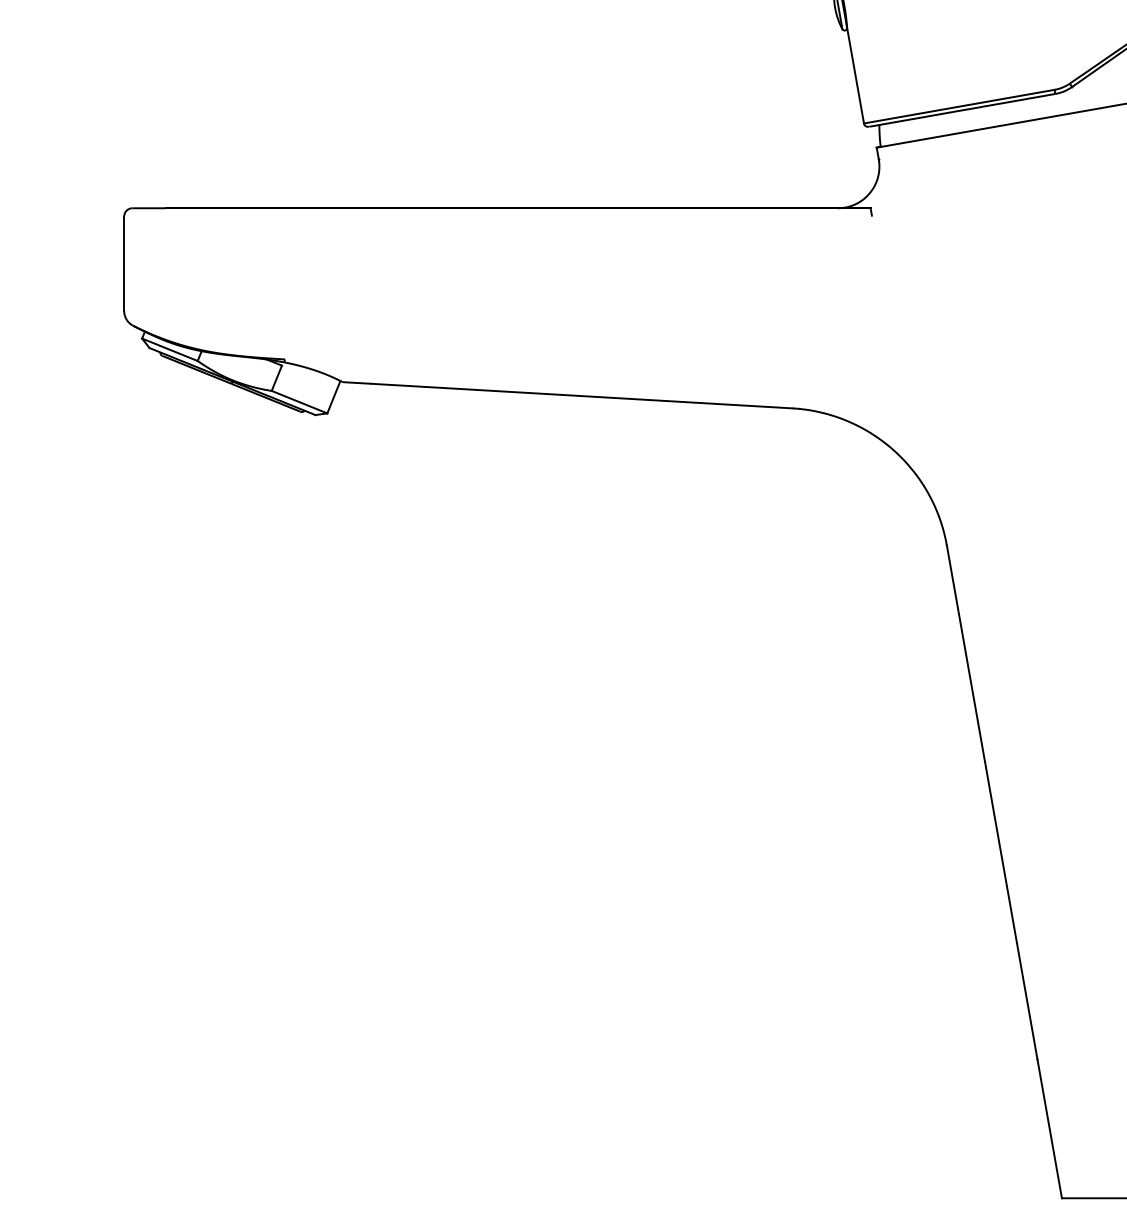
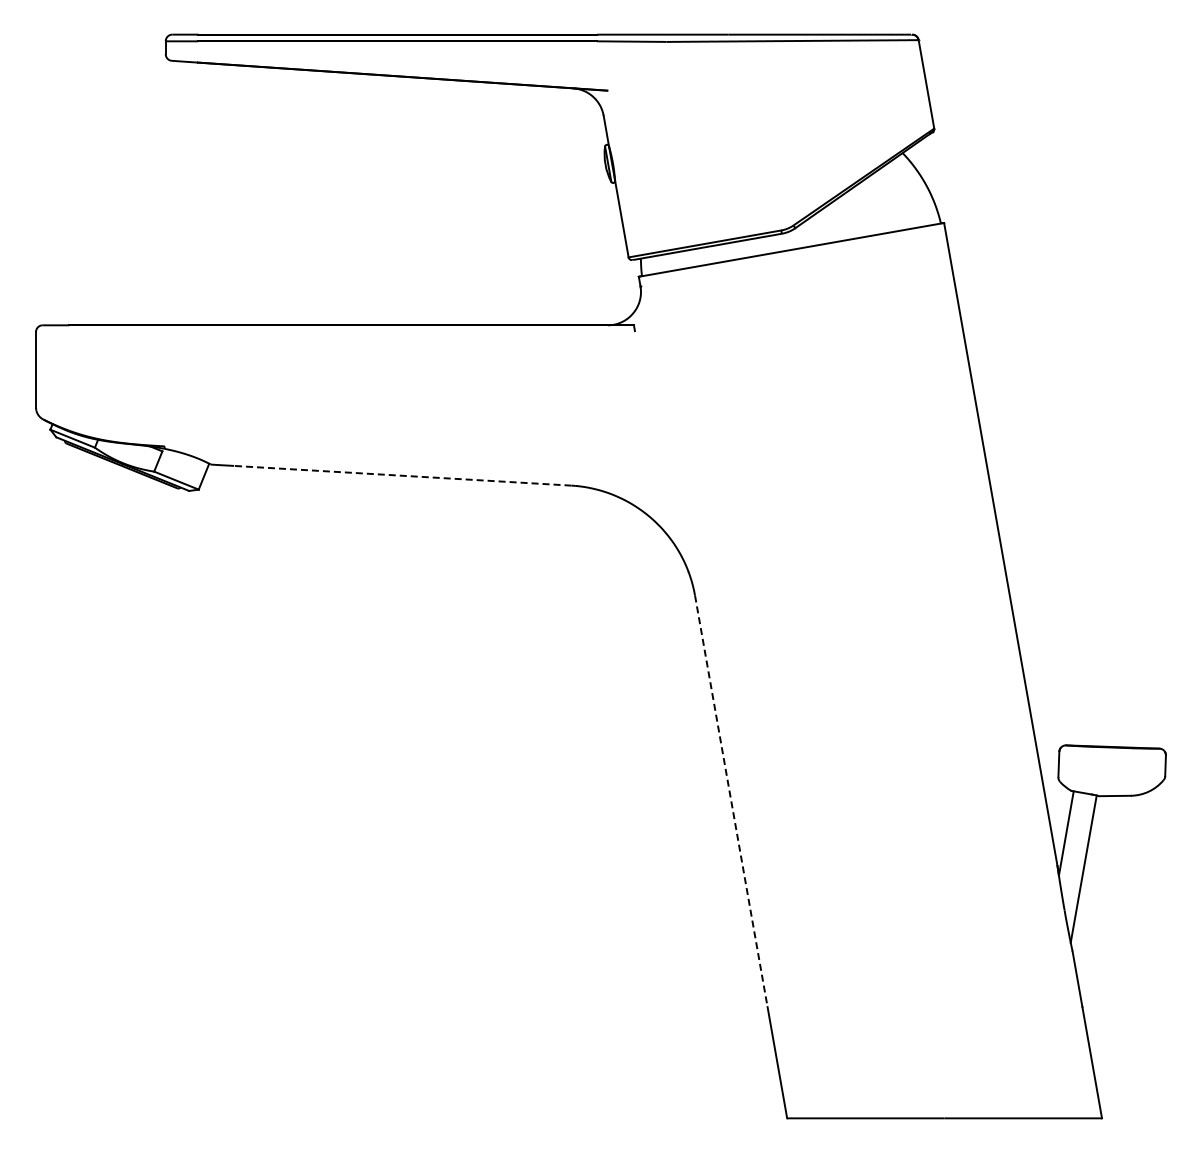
line: (581, 395) -> (402, 475), solid -> dashed
line: (992, 802) -> (731, 801), solid -> dashed

